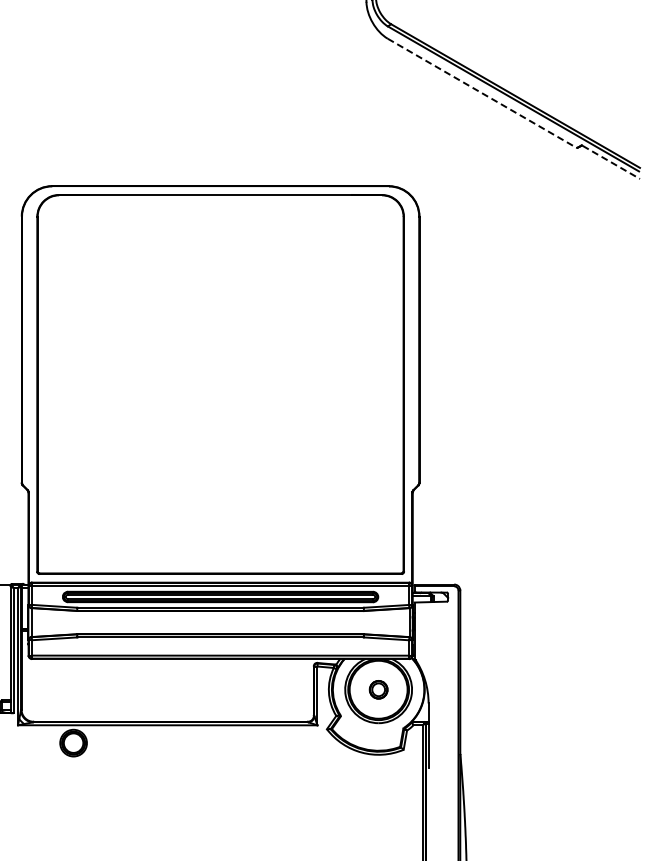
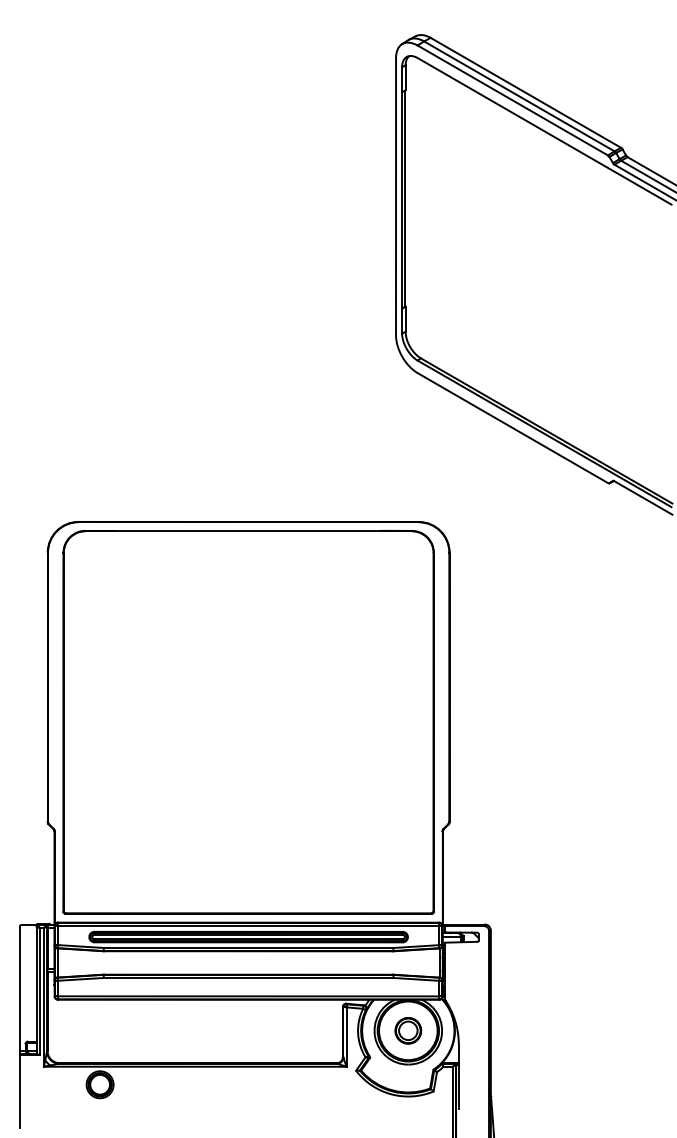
line: (481, 93) -> (512, 428), dashed -> solid
line: (611, 162) -> (643, 498), dashed -> solid
part: (378, 689) -> (408, 1030), size x1.43

